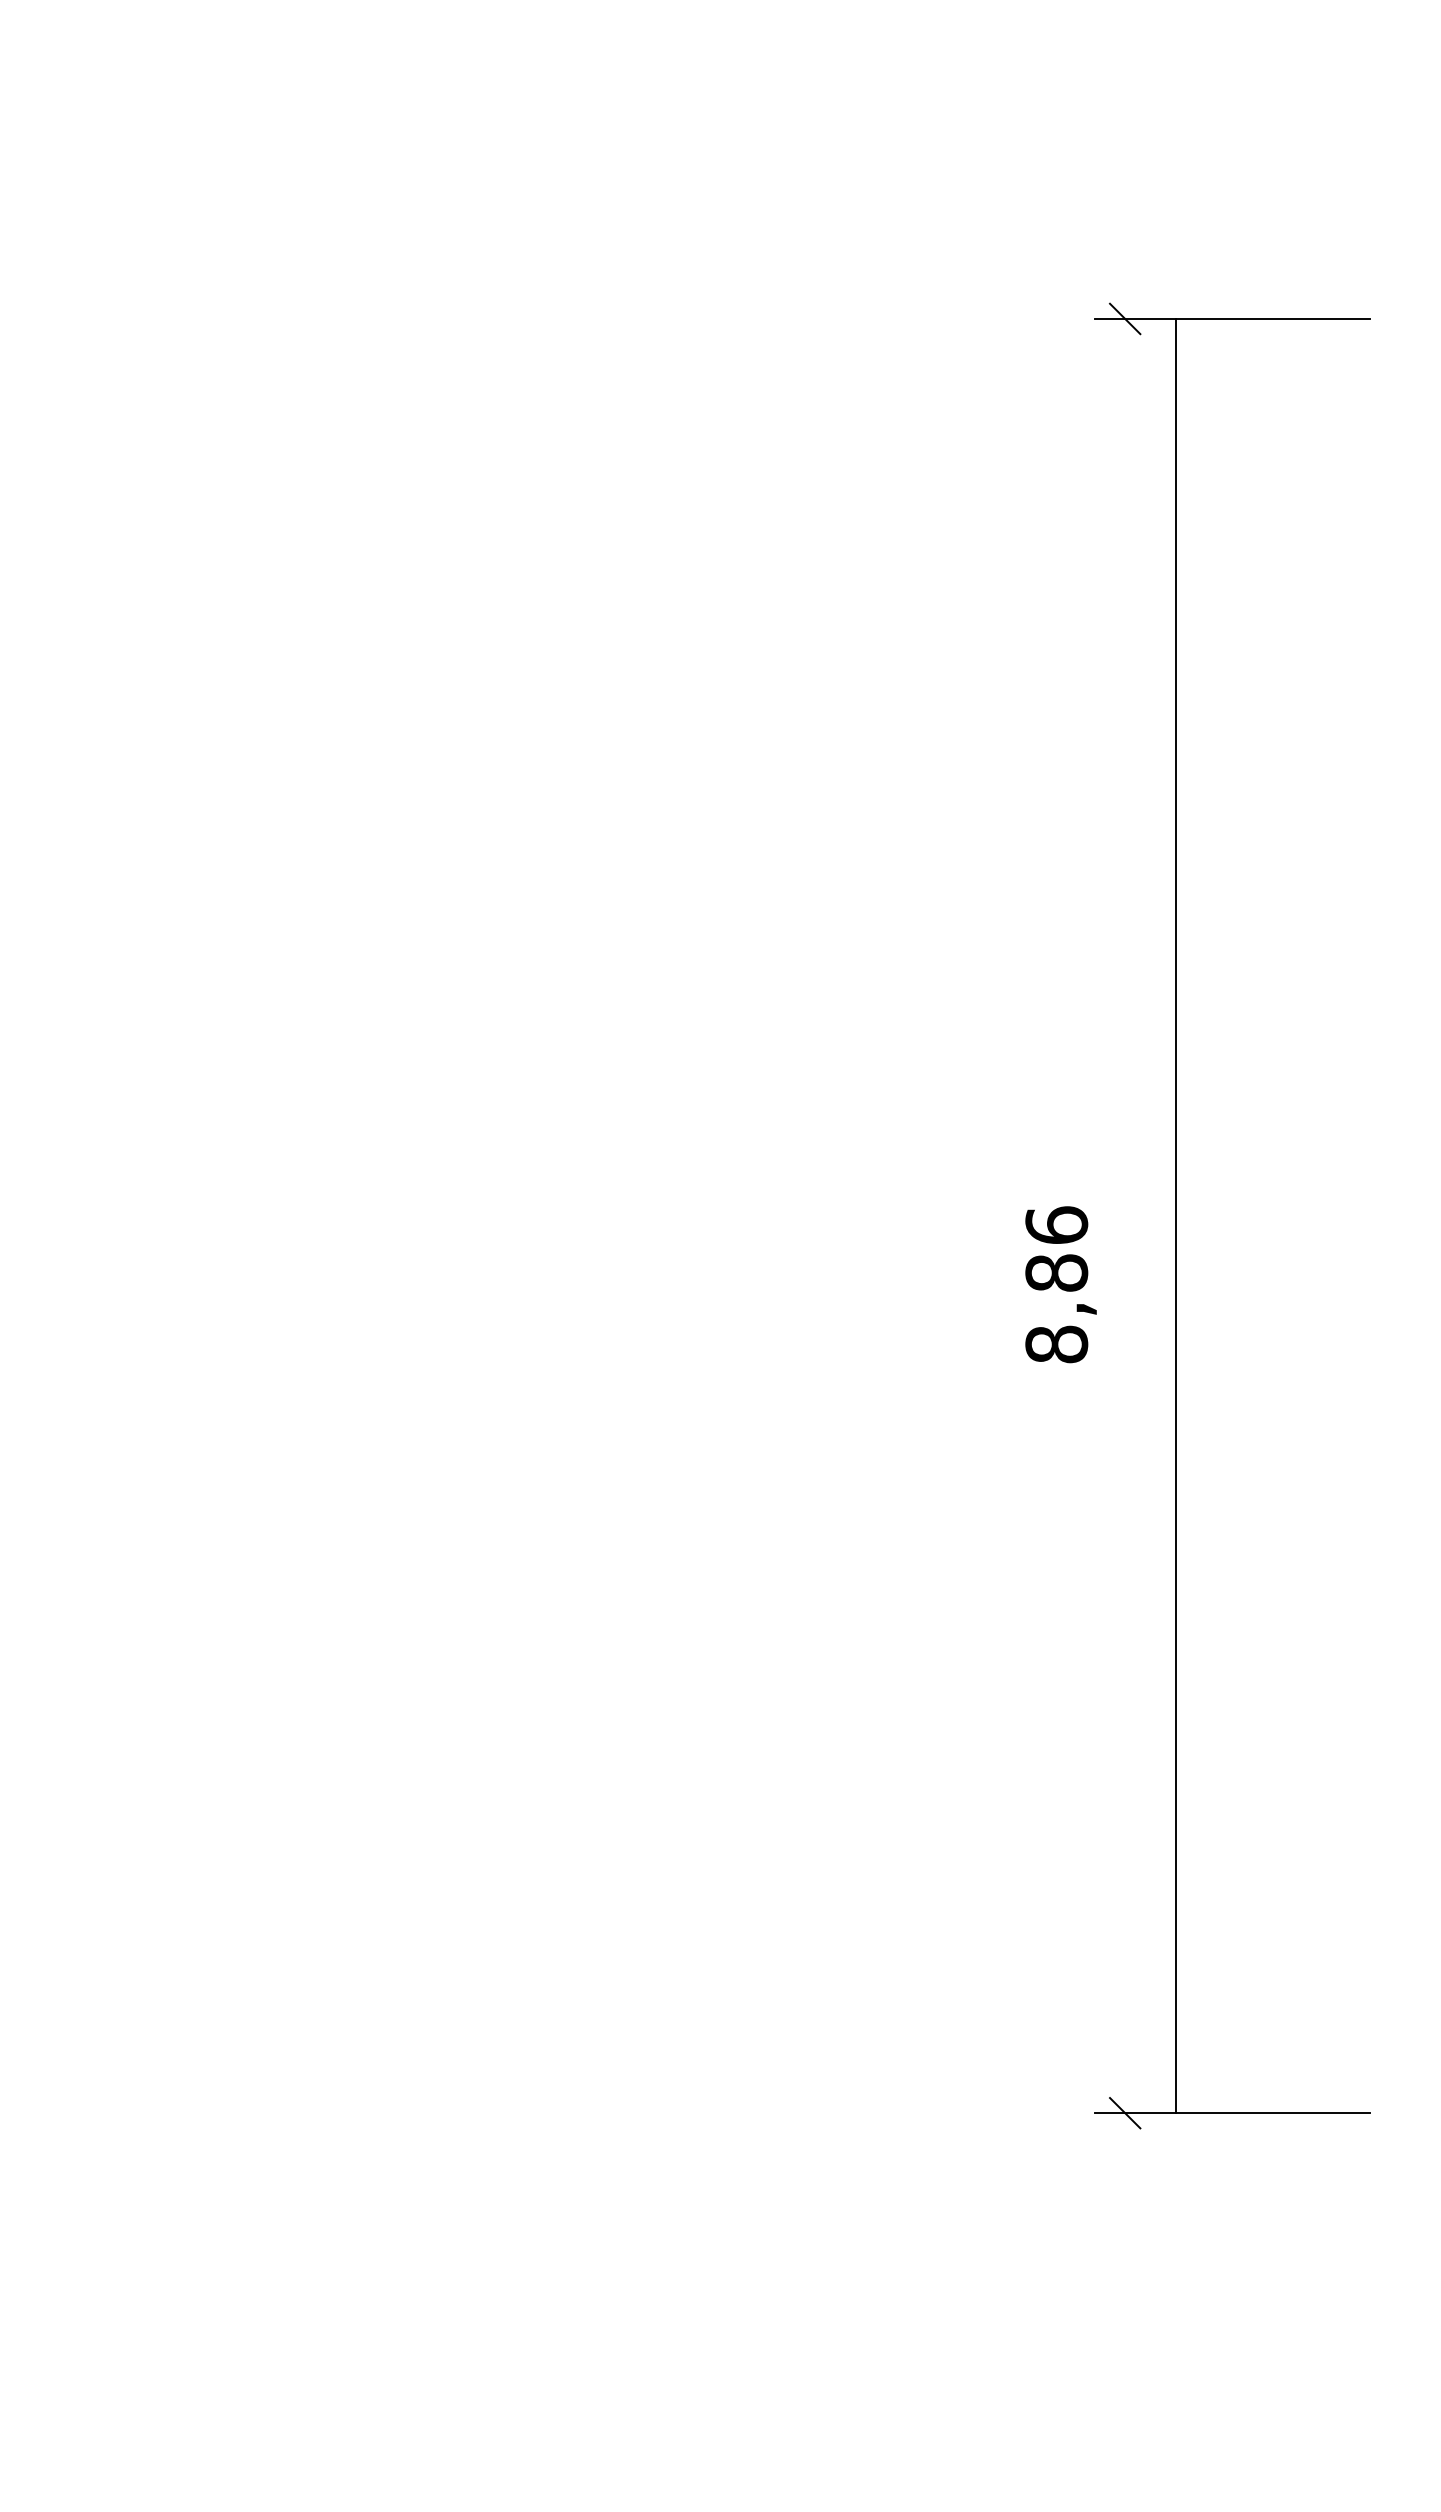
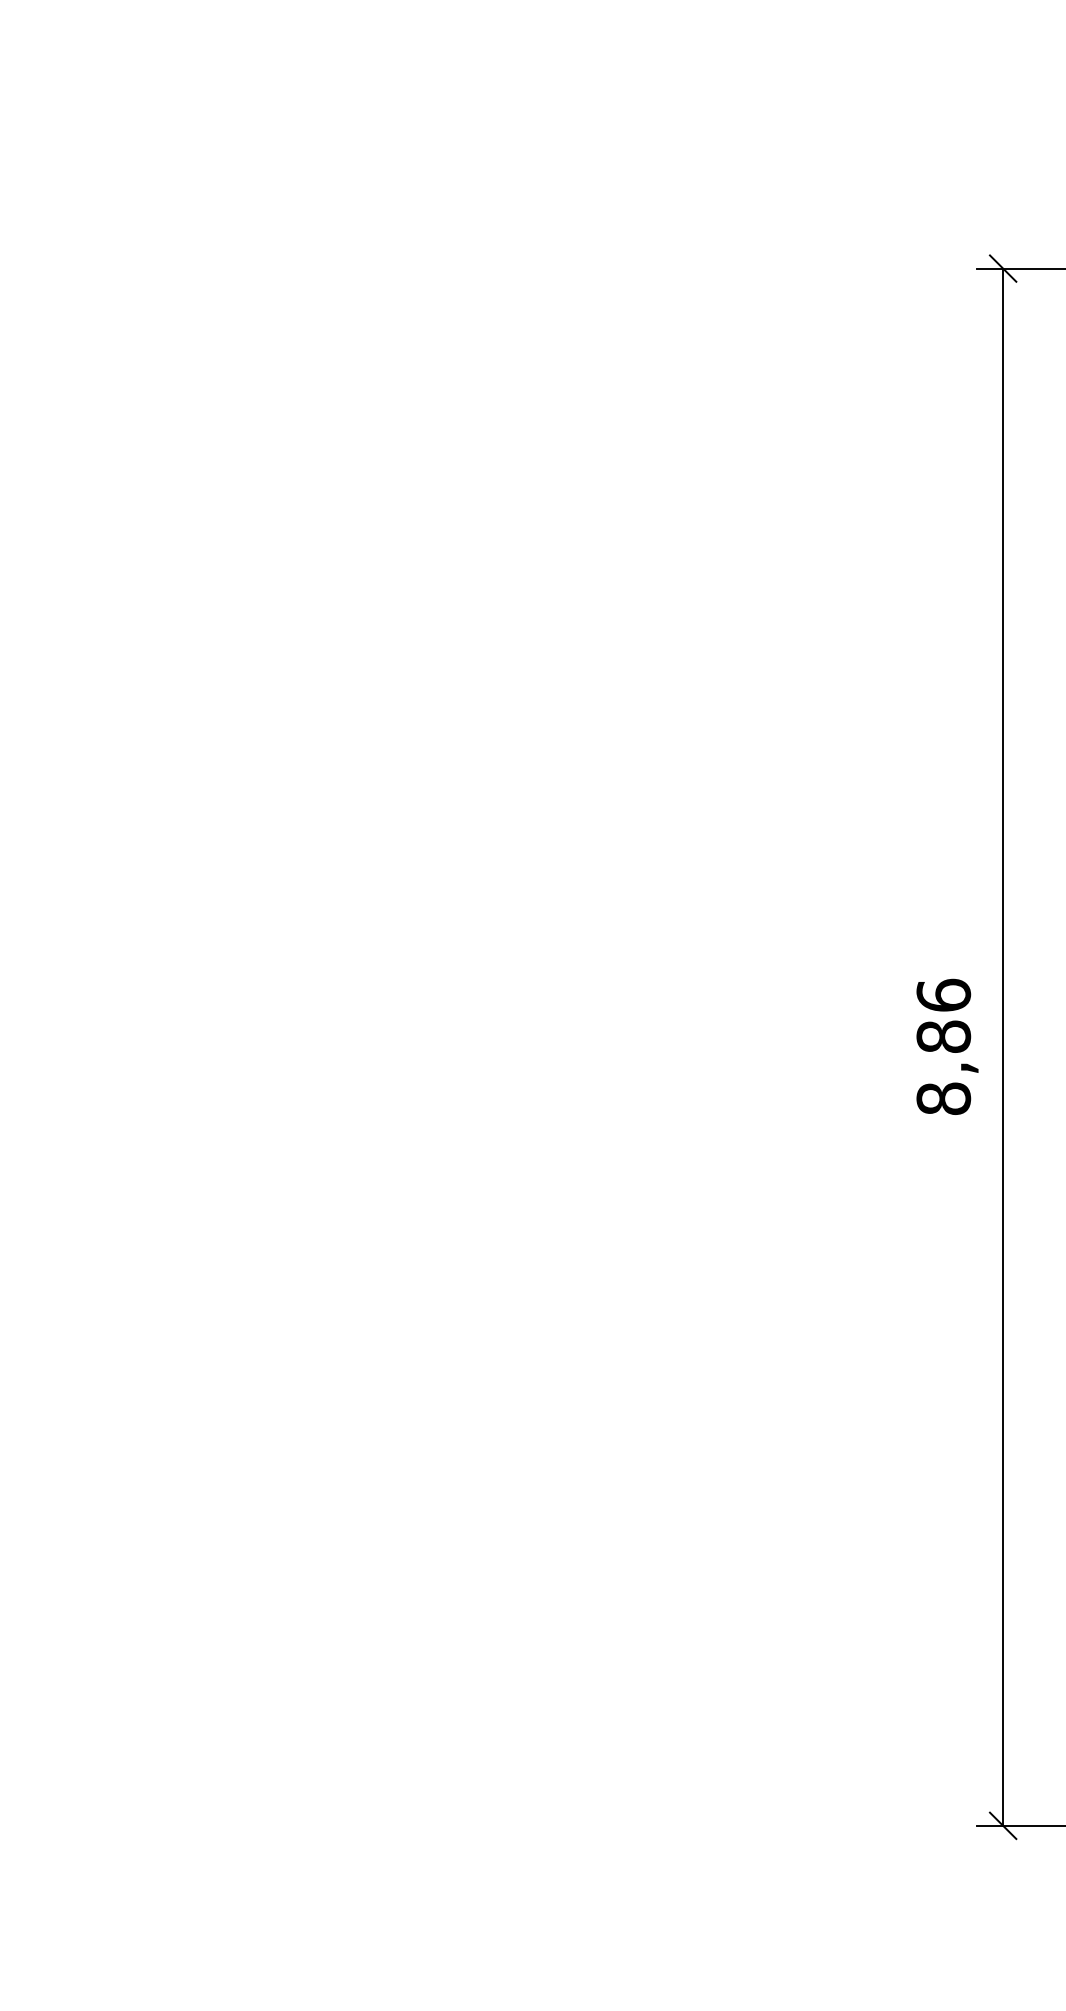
line: (1176, 1215) -> (1003, 1046), moved
text: (1060, 1284) -> (947, 1046), moved

